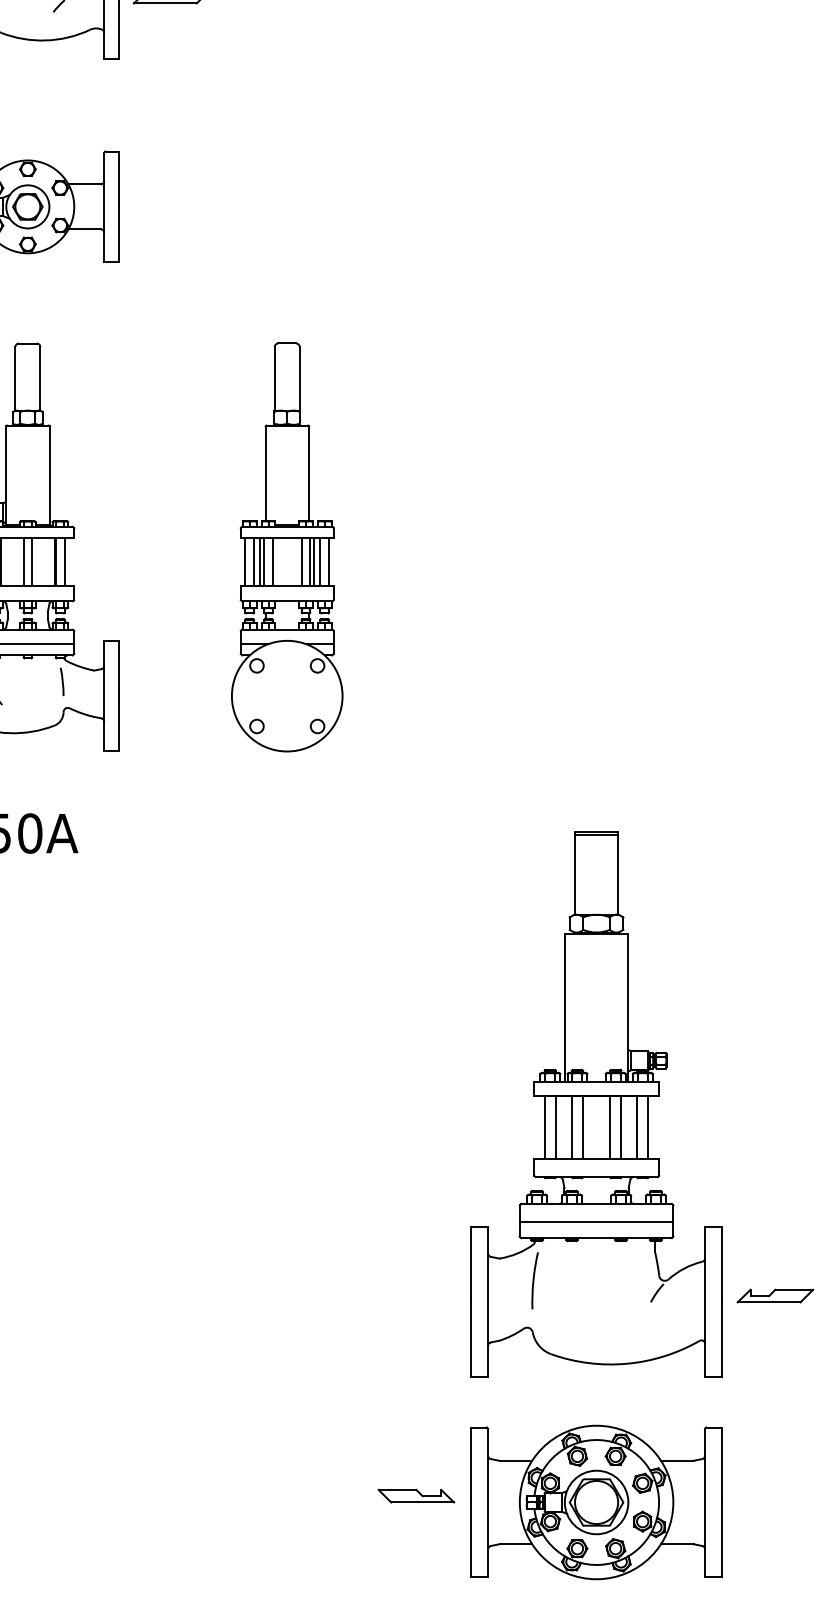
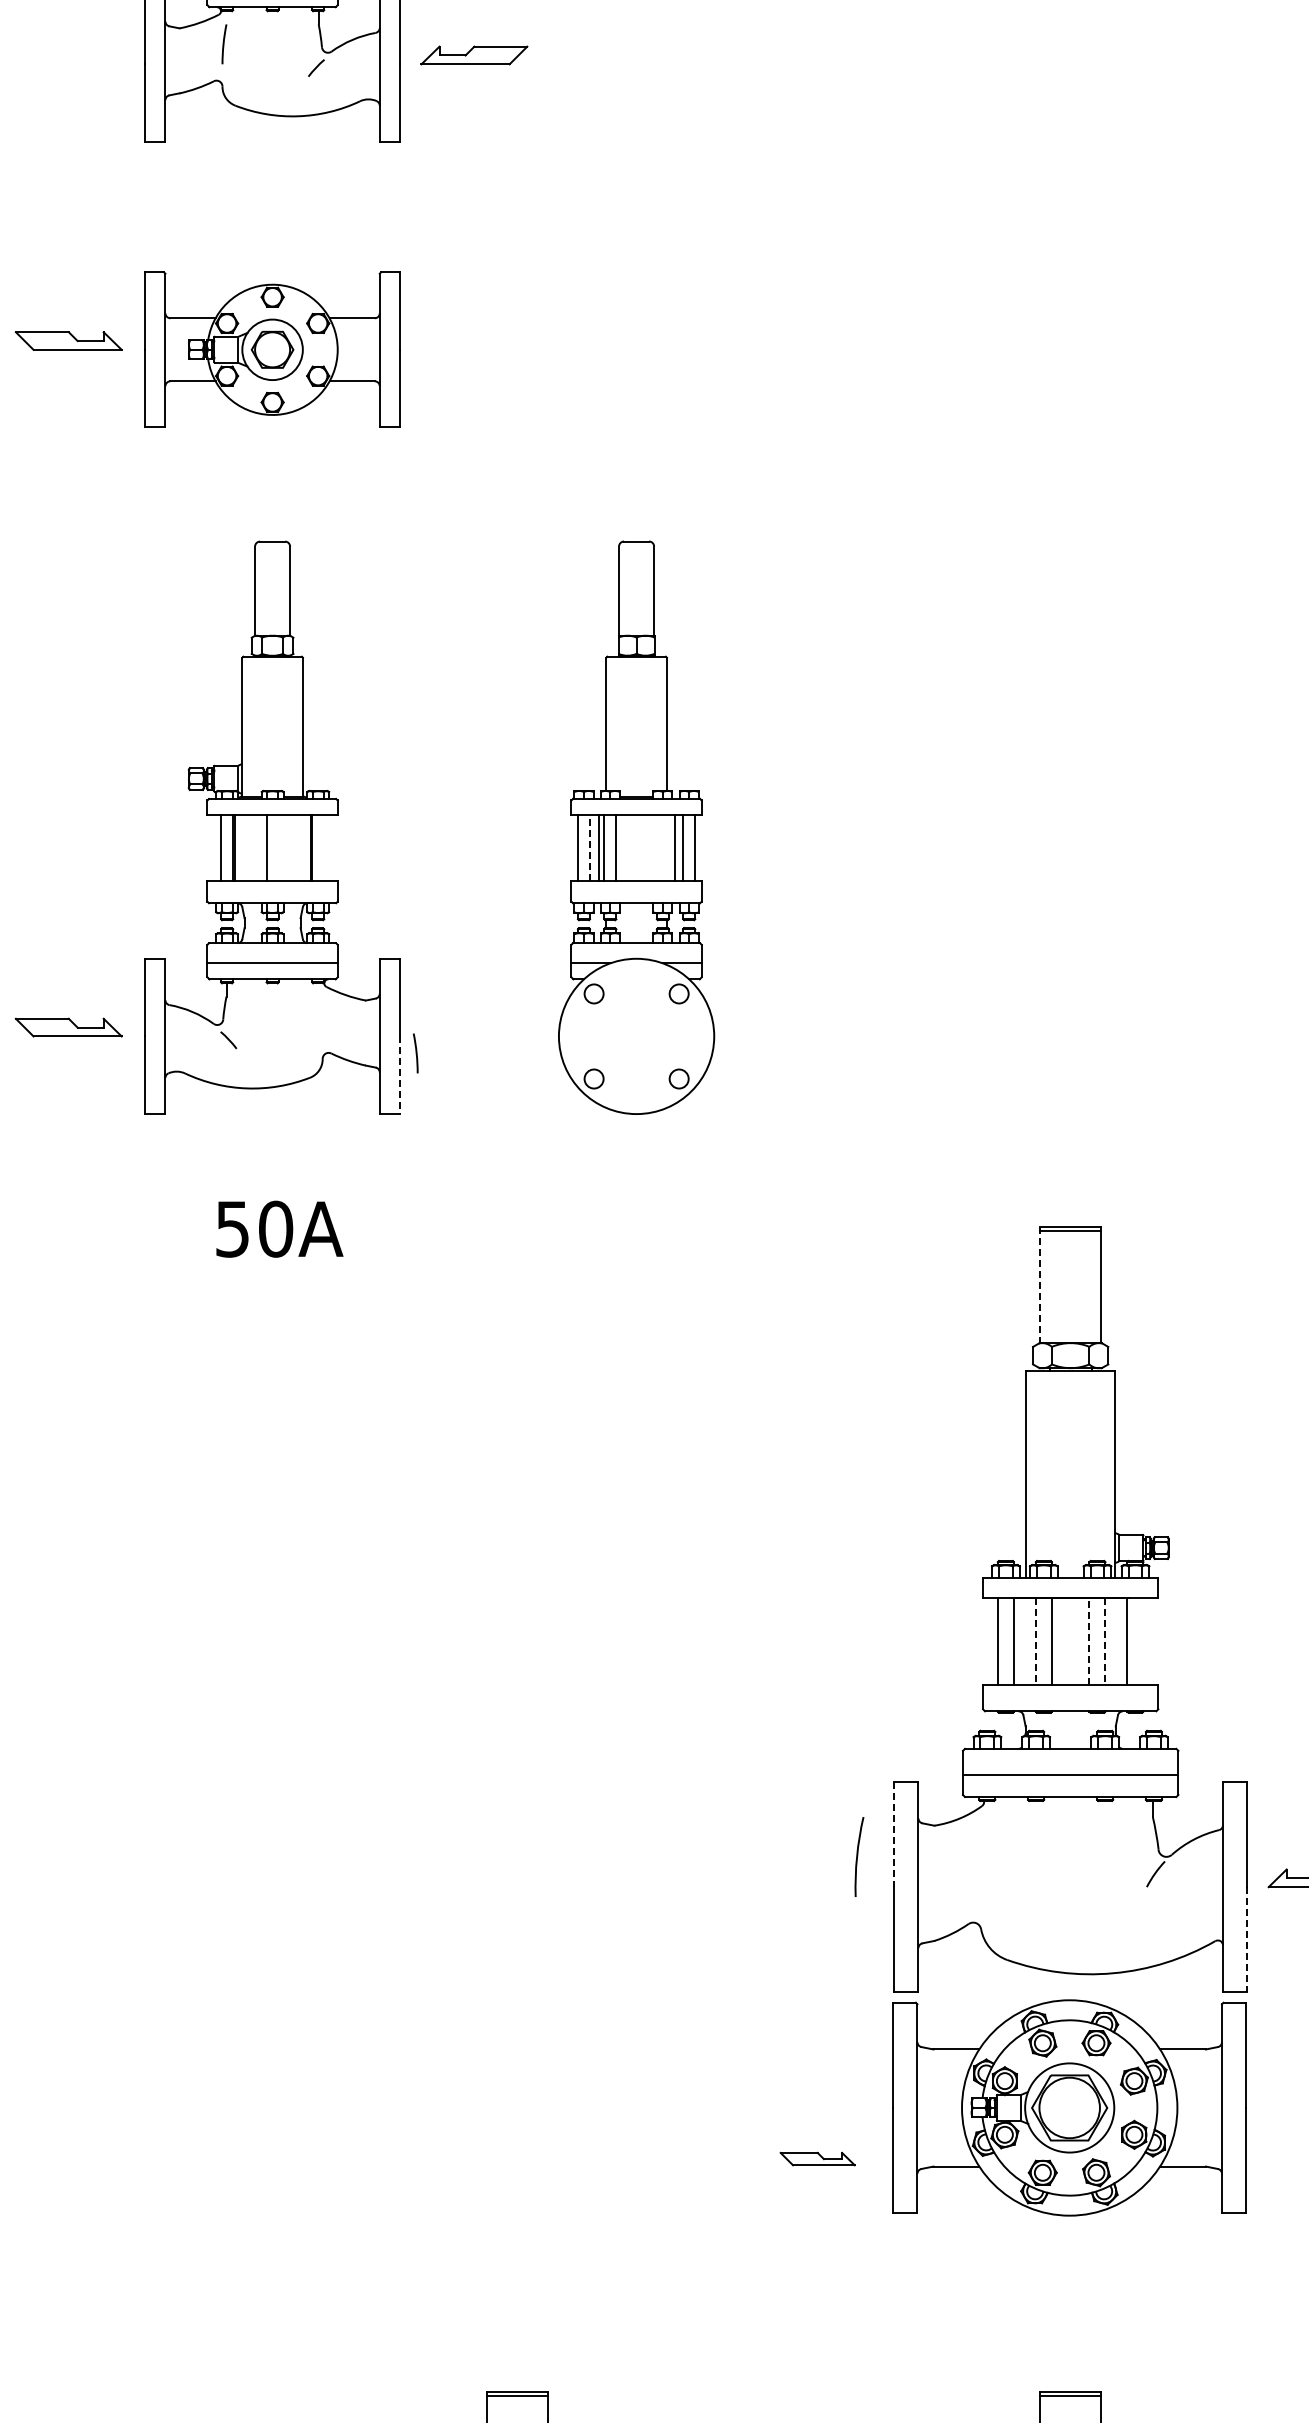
line: (254, 561) -> (590, 847), solid -> dashed
line: (32, 562) -> (278, 848), removed
line: (64, 562) -> (324, 848), removed
line: (301, 562) -> (656, 848), removed
line: (309, 562) -> (668, 848), removed
line: (62, 681) -> (415, 1053), moved
line: (118, 723) -> (399, 1075), solid -> dashed
line: (575, 873) -> (1040, 1285), solid -> dashed
line: (571, 1127) -> (1035, 1641), solid -> dashed
line: (609, 1127) -> (1089, 1641), solid -> dashed
line: (621, 1127) -> (1105, 1641), solid -> dashed
line: (648, 1127) -> (1143, 1641), removed
line: (471, 1264) -> (894, 1834), solid -> dashed
arc: (534, 1280) -> (858, 1856), moved
line: (722, 1339) -> (1247, 1939), solid -> dashed
part: (416, 1495) -> (817, 2158), size x0.7
part: (596, 1502) -> (1069, 2107), moved

